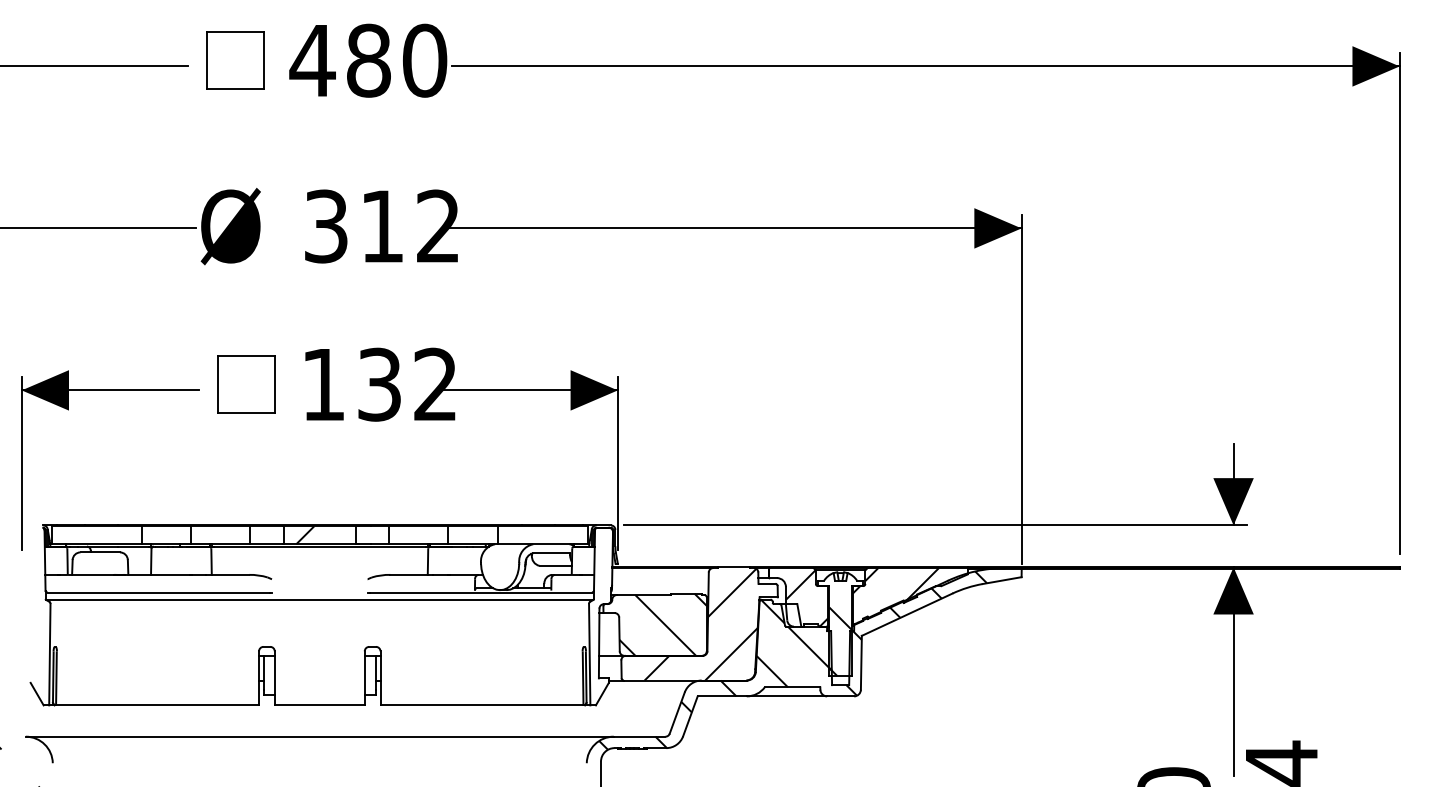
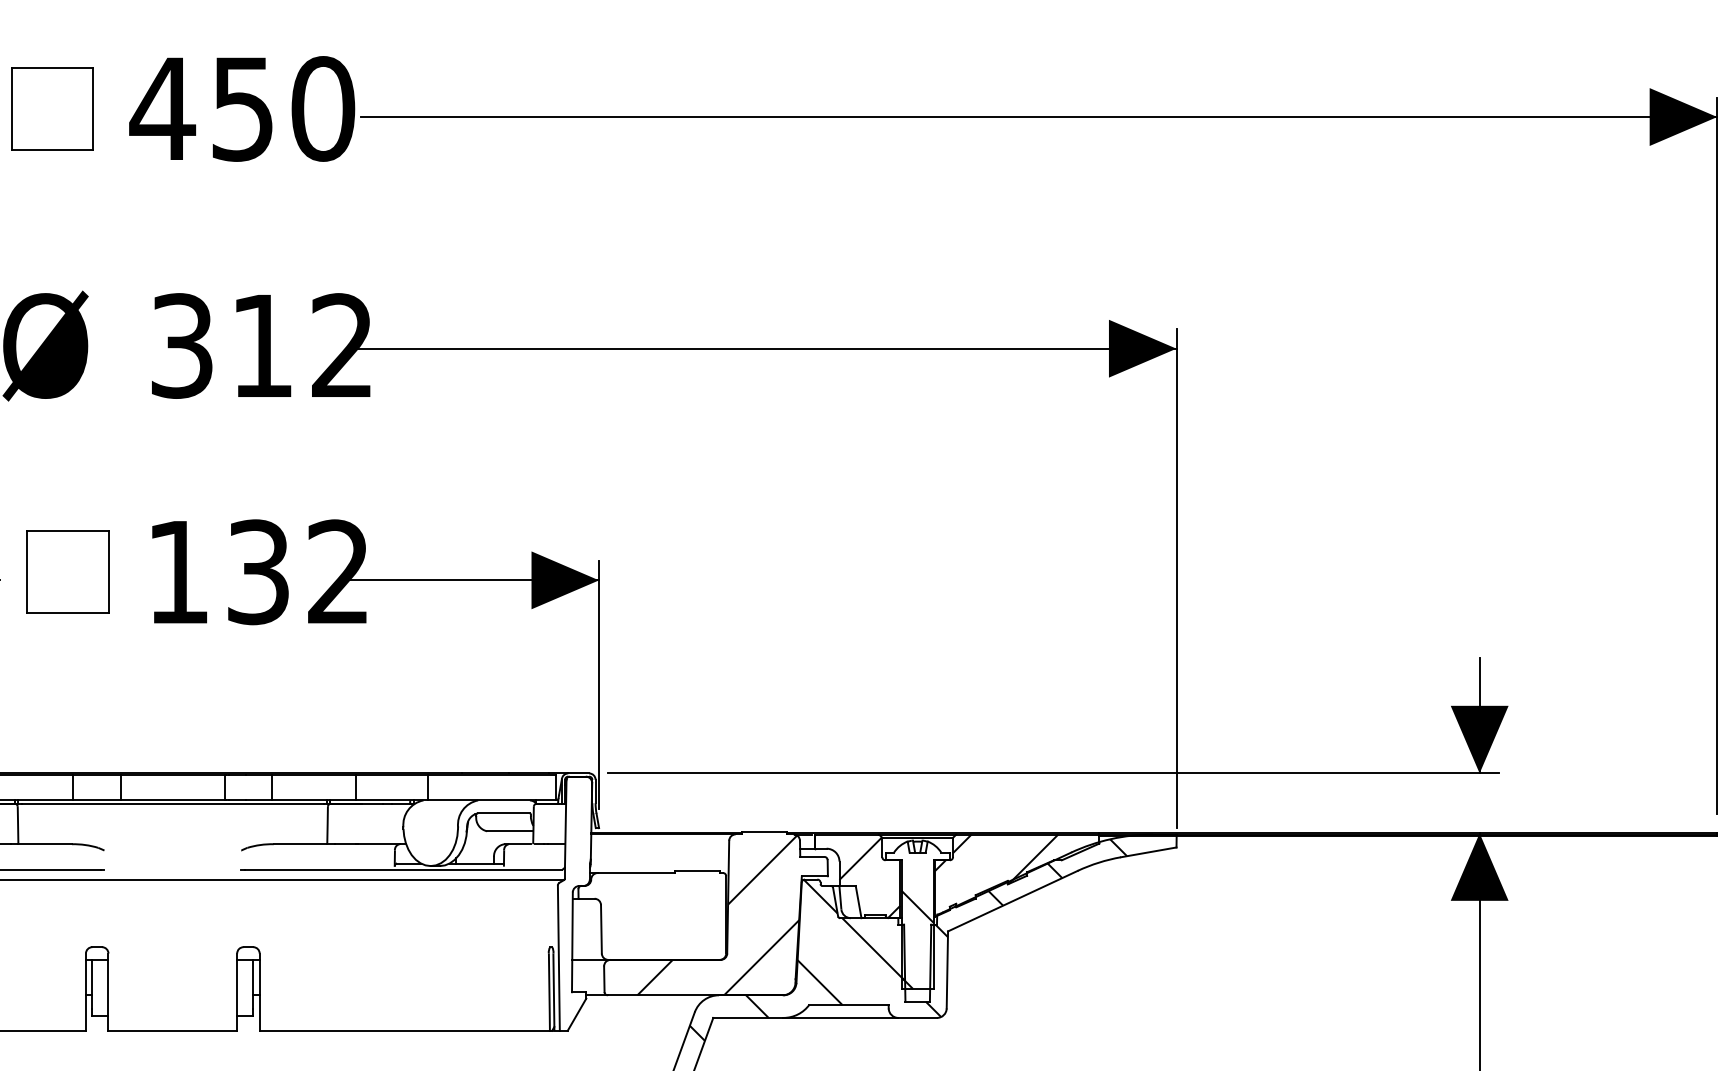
text: (368, 60) -> (242, 108), 480 -> 450
hatch: (305, 535) -> (152, 787), removed
hatch: (662, 624) -> (662, 915), removed

